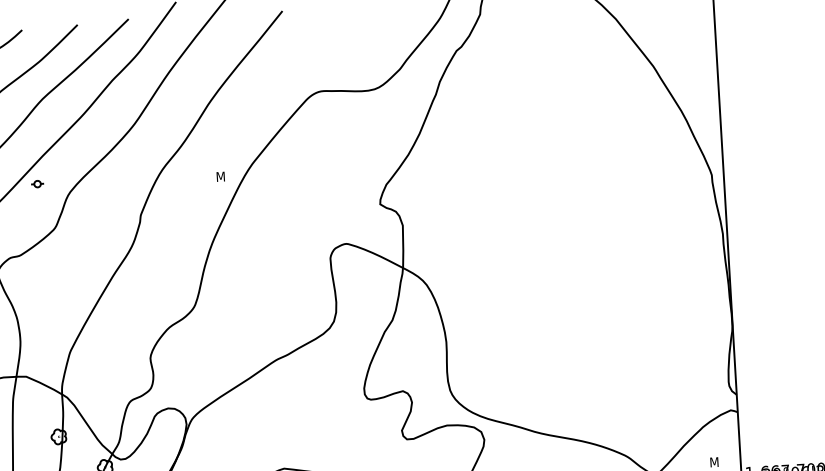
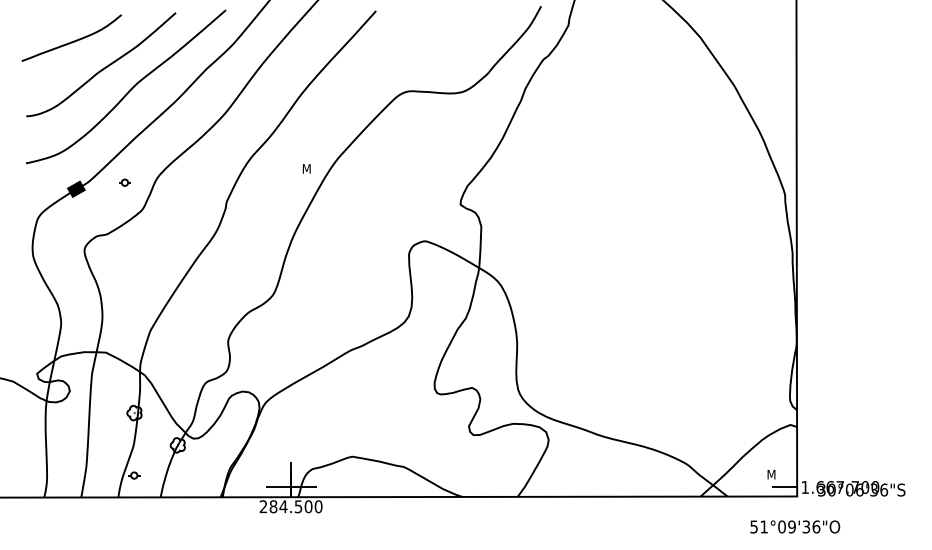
part: (37, 183) -> (124, 182), moved

